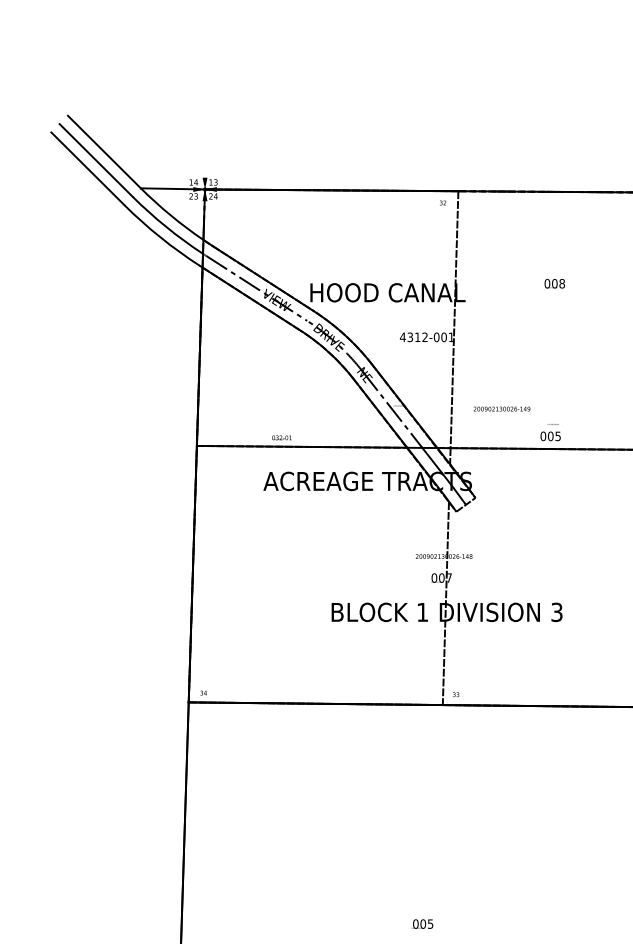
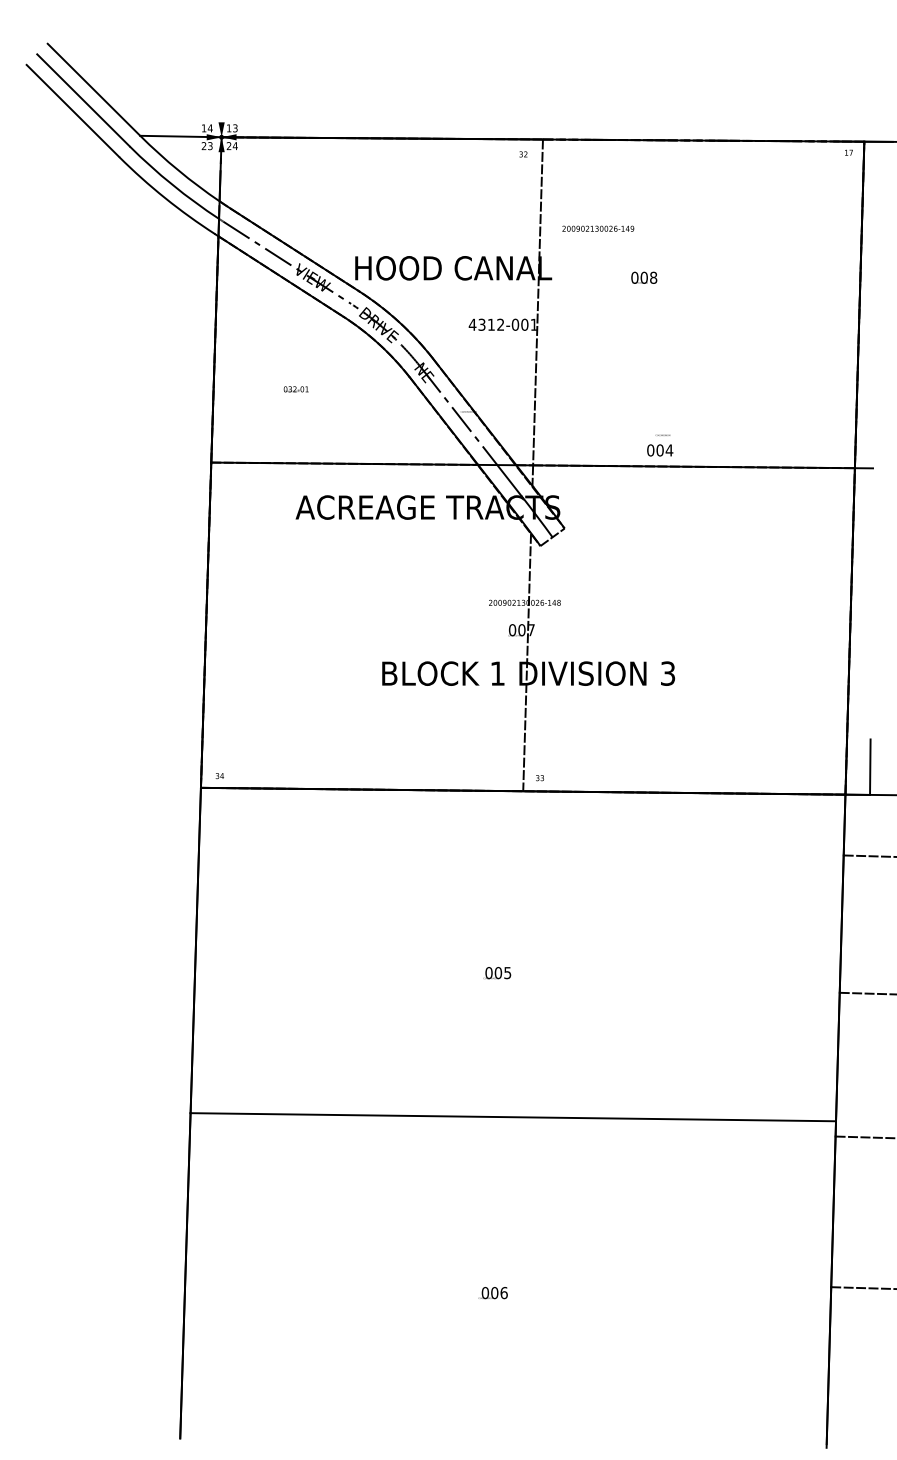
text: (554, 283) -> (644, 277), moved
text: (502, 408) -> (598, 228), moved
text: (558, 436) -> (669, 450), 005 -> 004
text: (281, 438) -> (295, 389), moved
text: (422, 924) -> (497, 973), moved

